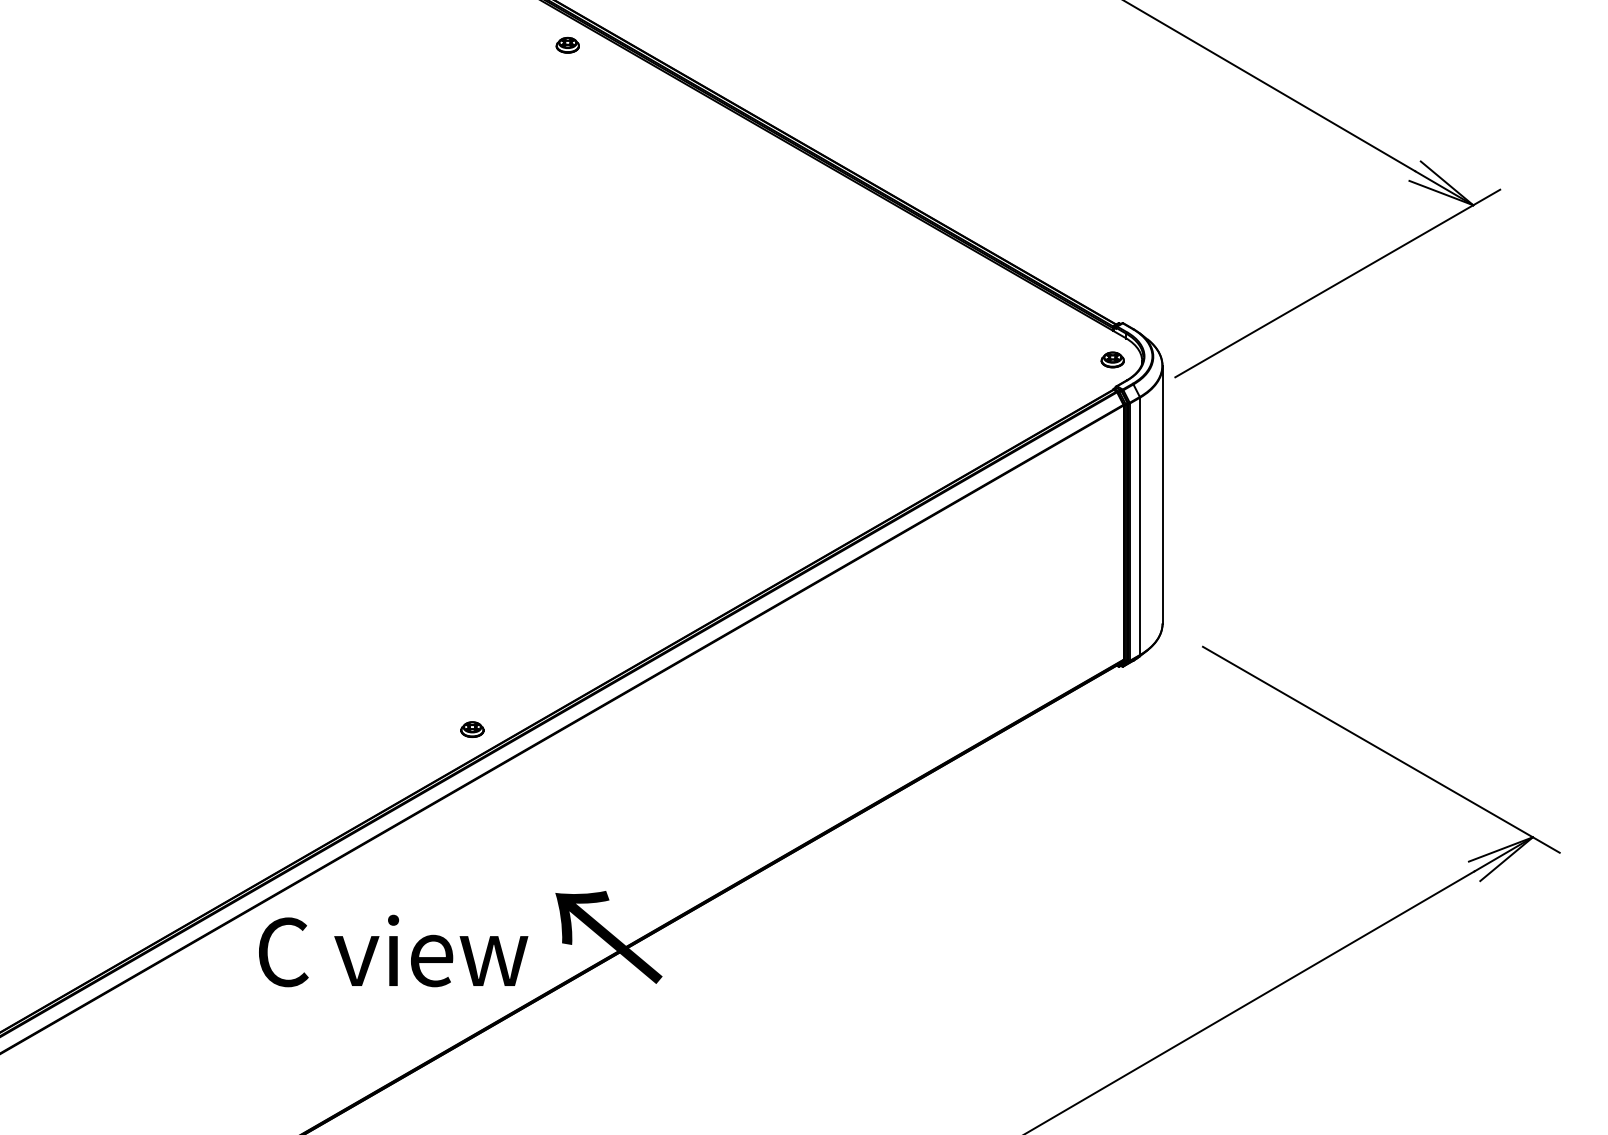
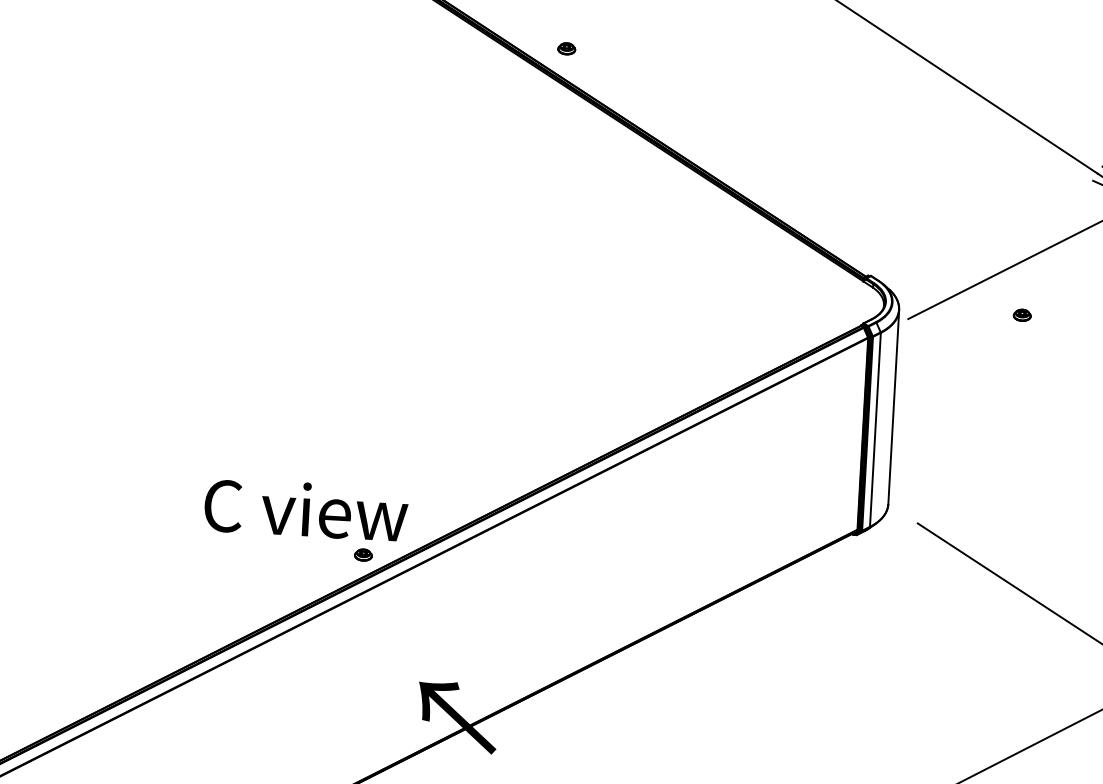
part: (567, 44) -> (566, 48), moved
part: (1112, 359) -> (1022, 314), moved
text: (393, 950) -> (306, 509), moved

